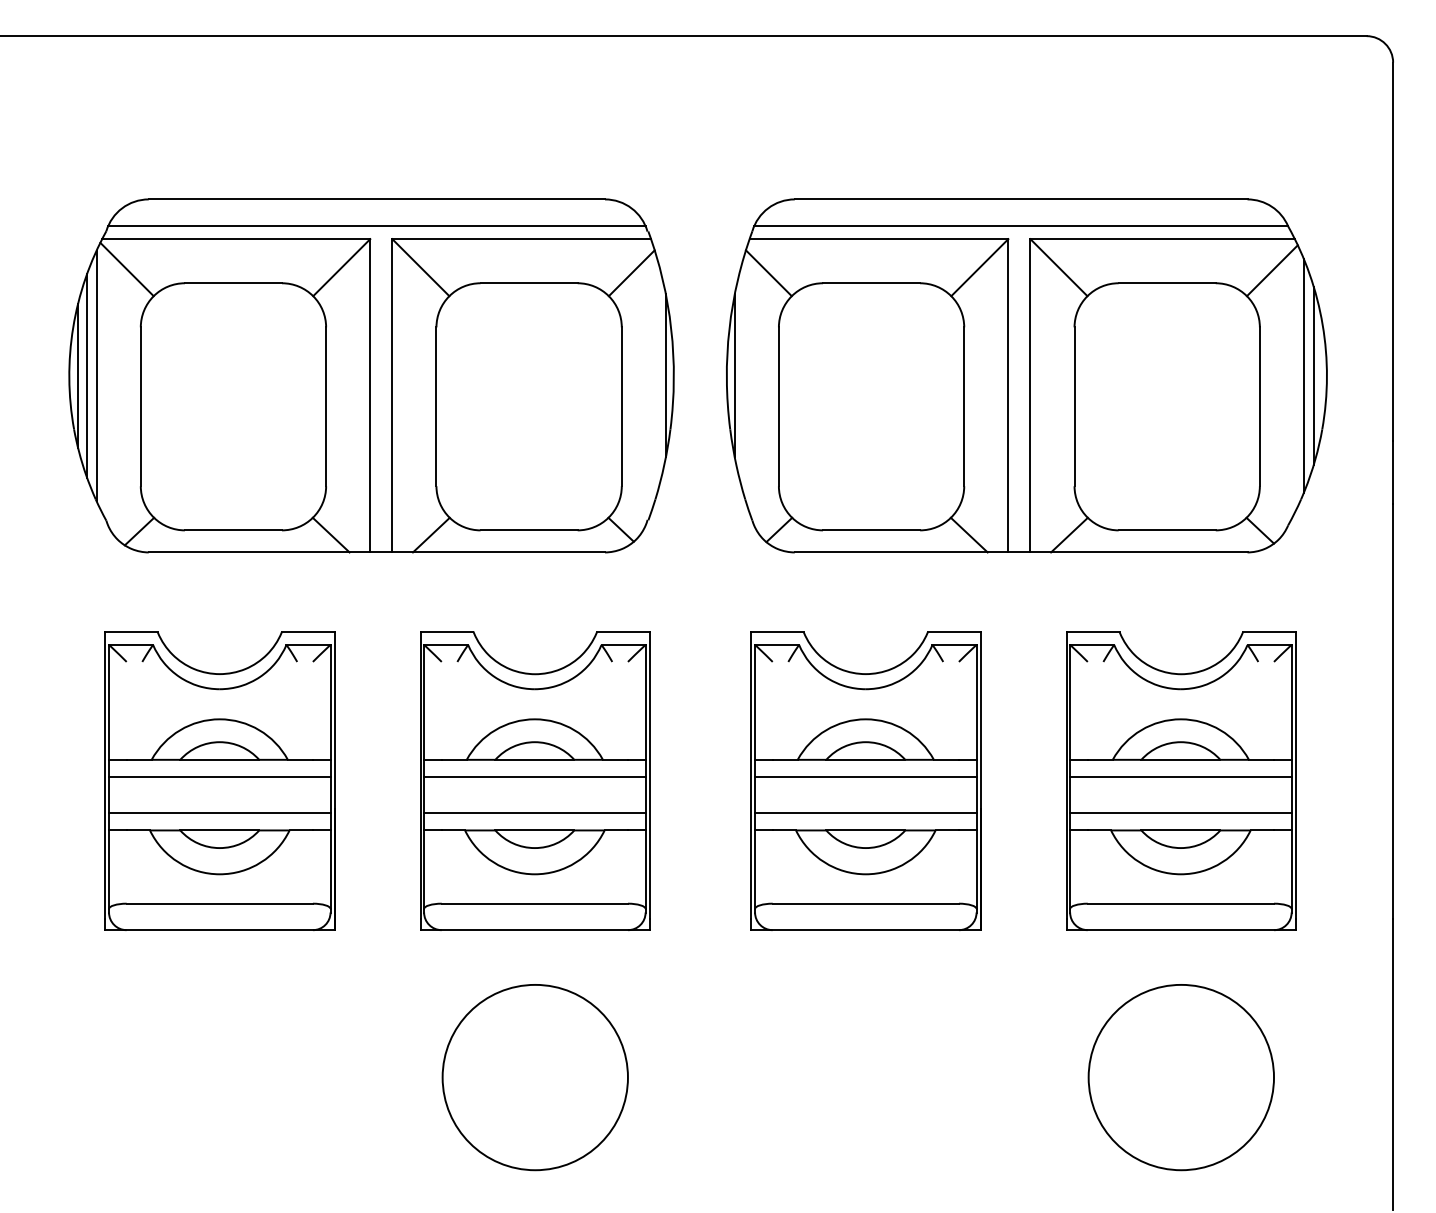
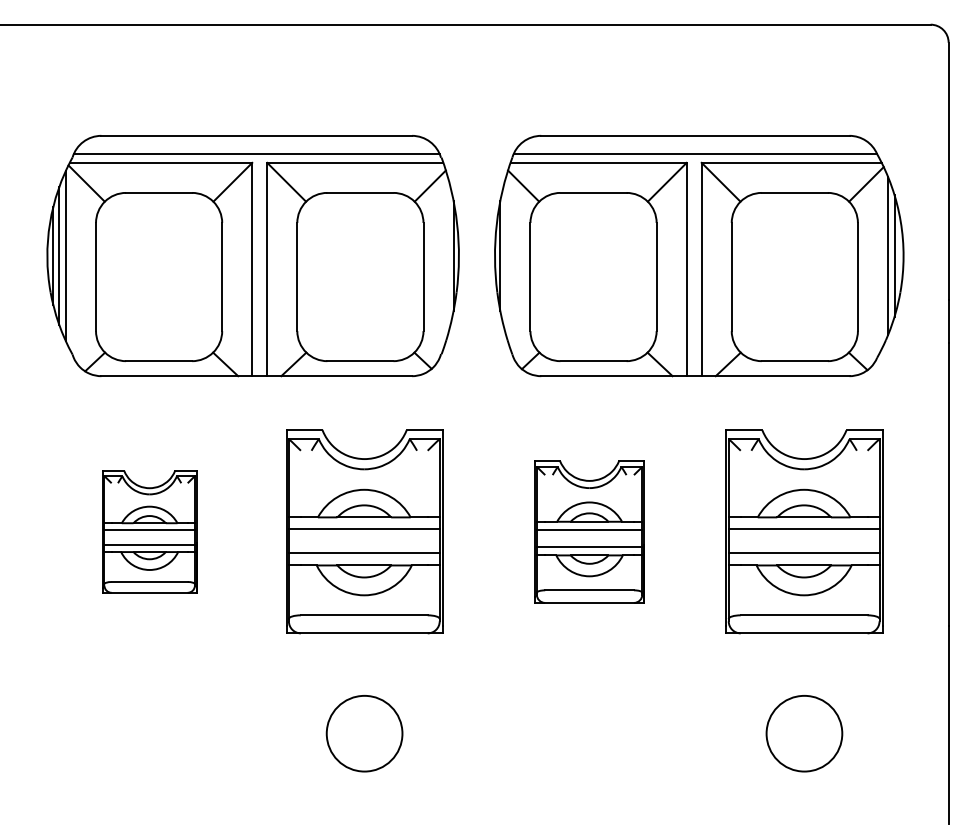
part: (219, 780) -> (149, 531), size x0.6
part: (865, 780) -> (589, 531), size x0.7
circle: (535, 1077) -> (364, 733), size x0.6
circle: (1181, 1077) -> (804, 733), size x0.6

